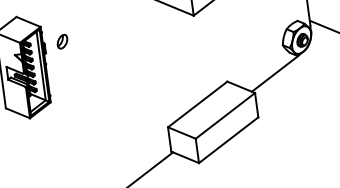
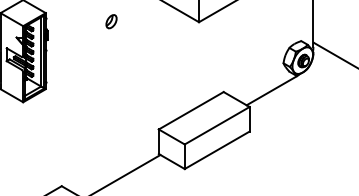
part: (62, 41) -> (111, 21), moved

